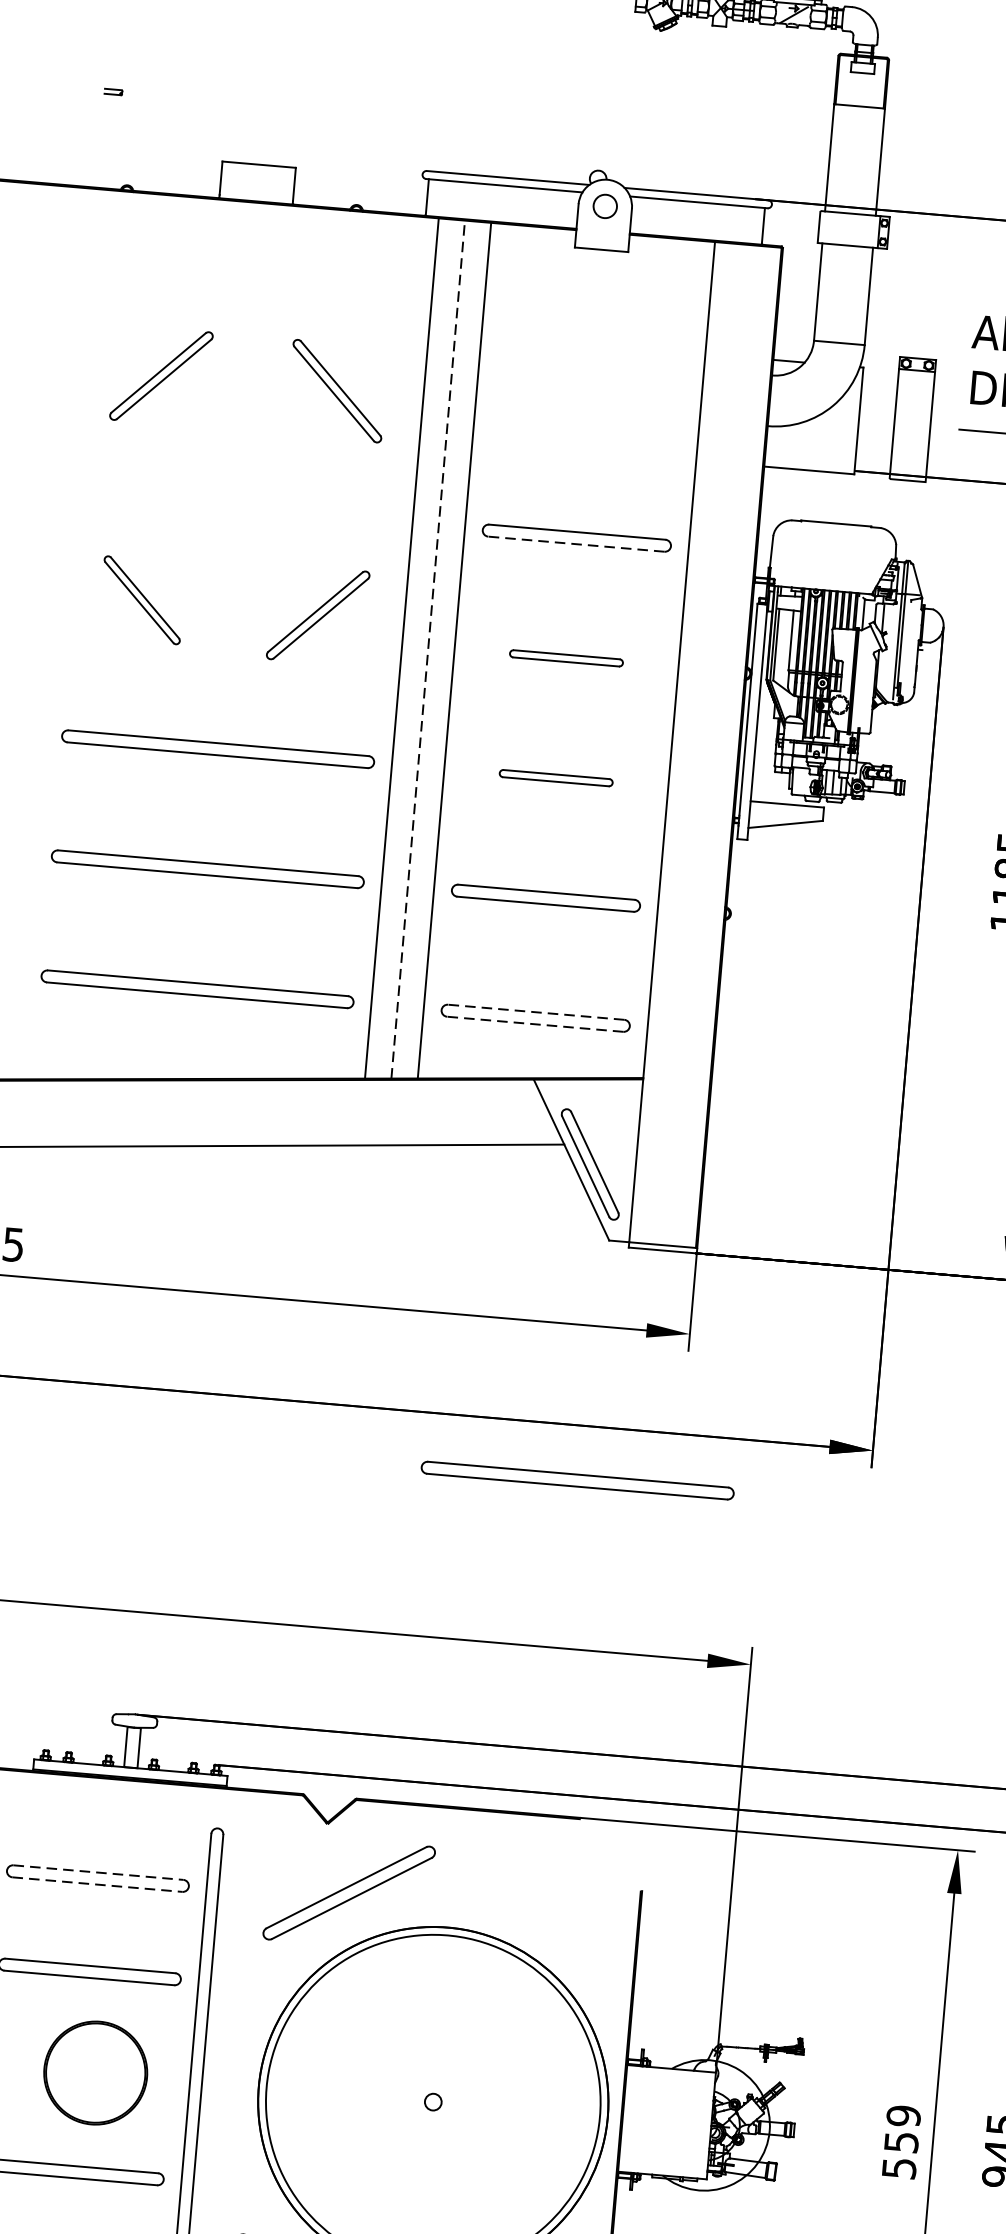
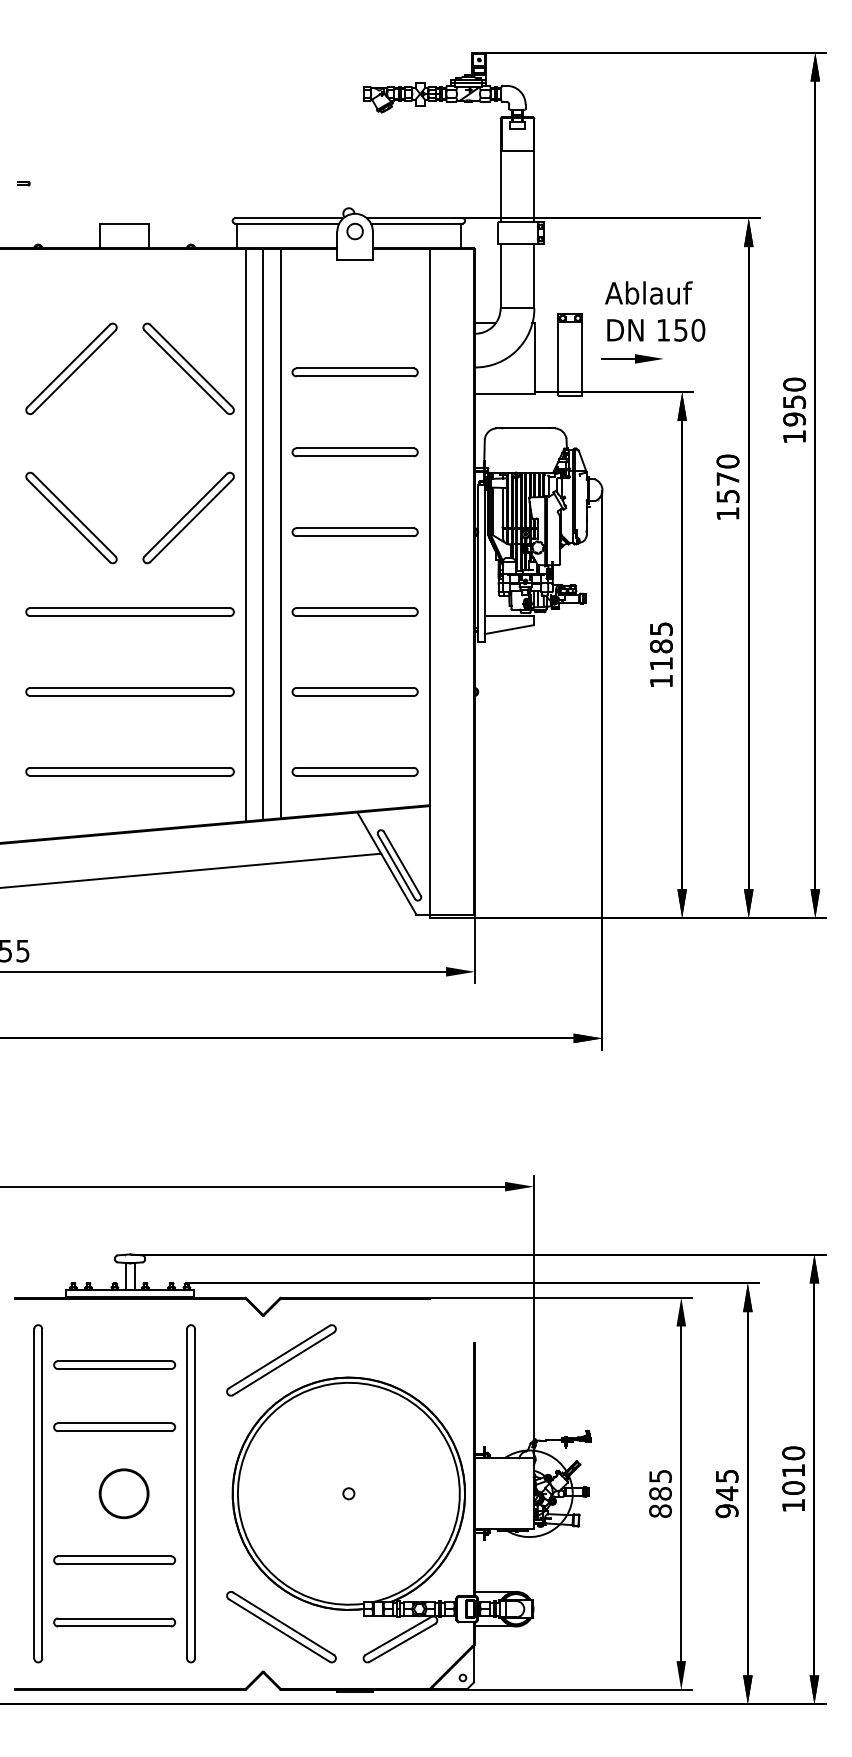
part: (161, 375) -> (71, 368), size x1.43
part: (337, 390) -> (188, 368), size x1.43
part: (586, 418) -> (354, 372), added
line: (576, 544) -> (355, 456), dashed -> solid
part: (142, 599) -> (71, 517), size x1.67
part: (318, 614) -> (188, 517), size x1.43
line: (428, 649) -> (263, 534), dashed -> solid
part: (565, 658) -> (354, 532), size x1.67
part: (555, 777) -> (354, 611), size x1.67
line: (536, 1011) -> (355, 767), dashed -> solid
line: (535, 1023) -> (355, 775), dashed -> solid
part: (576, 1479) -> (408, 1074), removed
line: (98, 1873) -> (114, 1361), dashed -> solid
line: (97, 1885) -> (114, 1369), dashed -> solid
part: (94, 2072) -> (123, 1493), size x0.71
text: (901, 2141) -> (660, 1493), 559 -> 885

